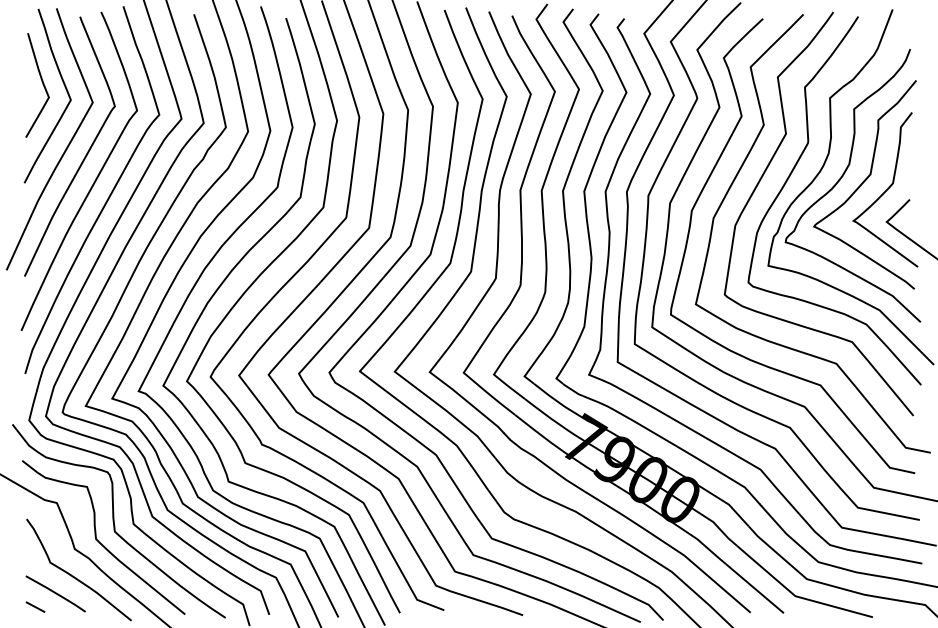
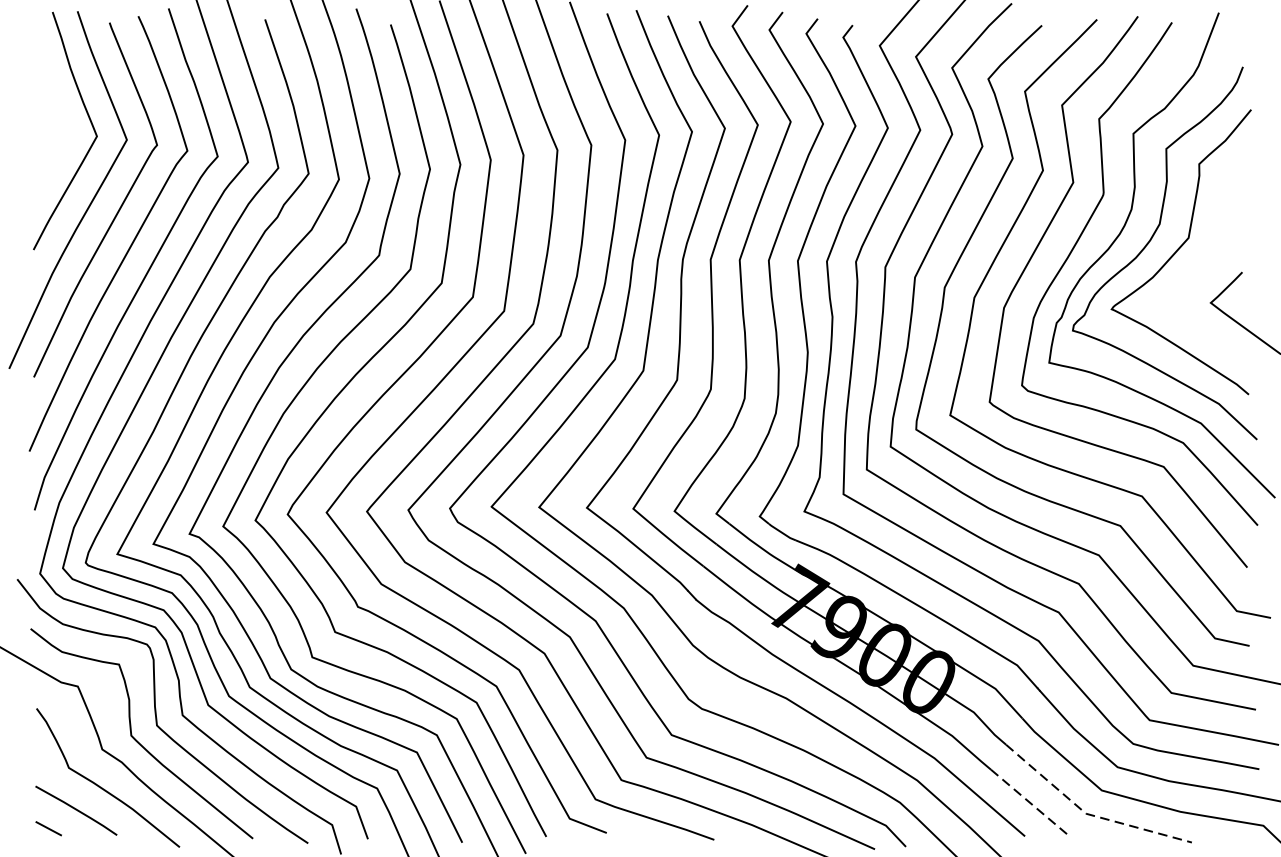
curve: (42, 84) -> (58, 115), removed
curve: (886, 189) -> (1210, 258), removed
line: (755, 588) -> (1031, 803), solid -> dashed
line: (795, 596) -> (1086, 814), solid -> dashed

